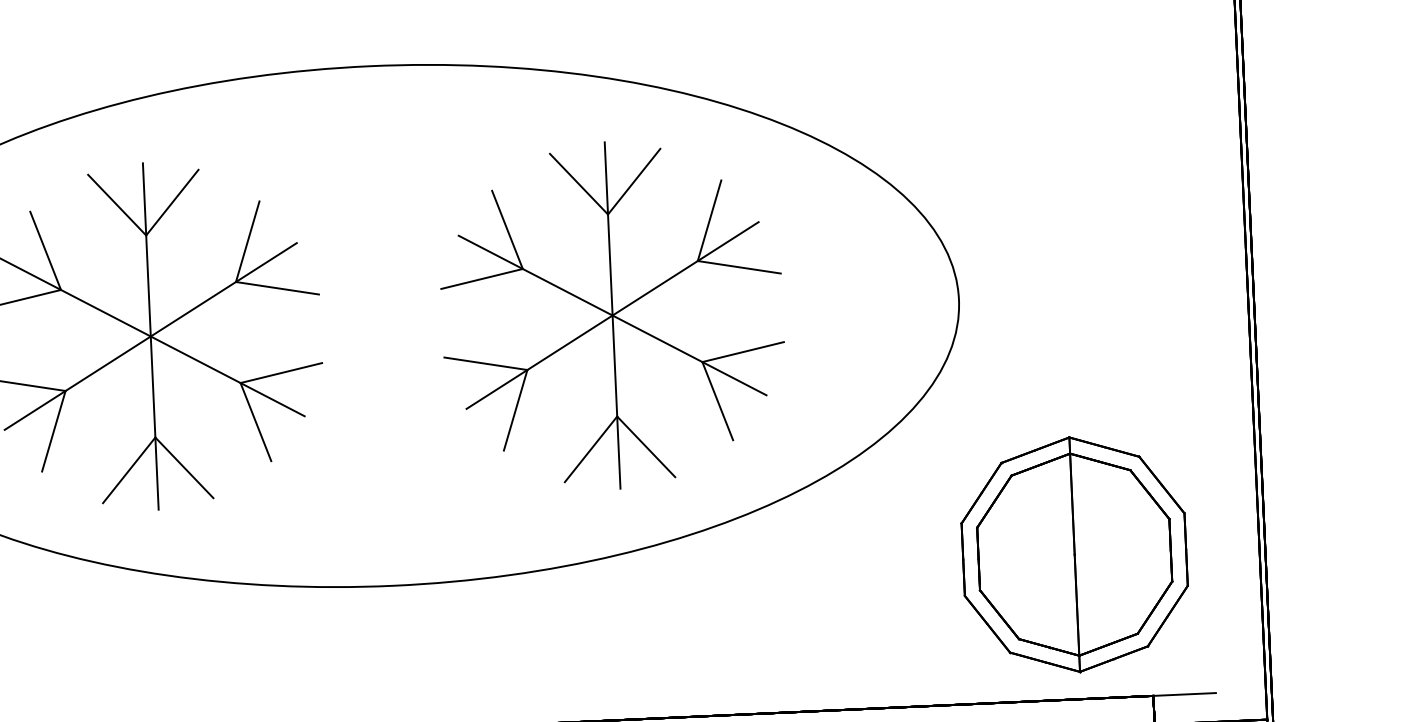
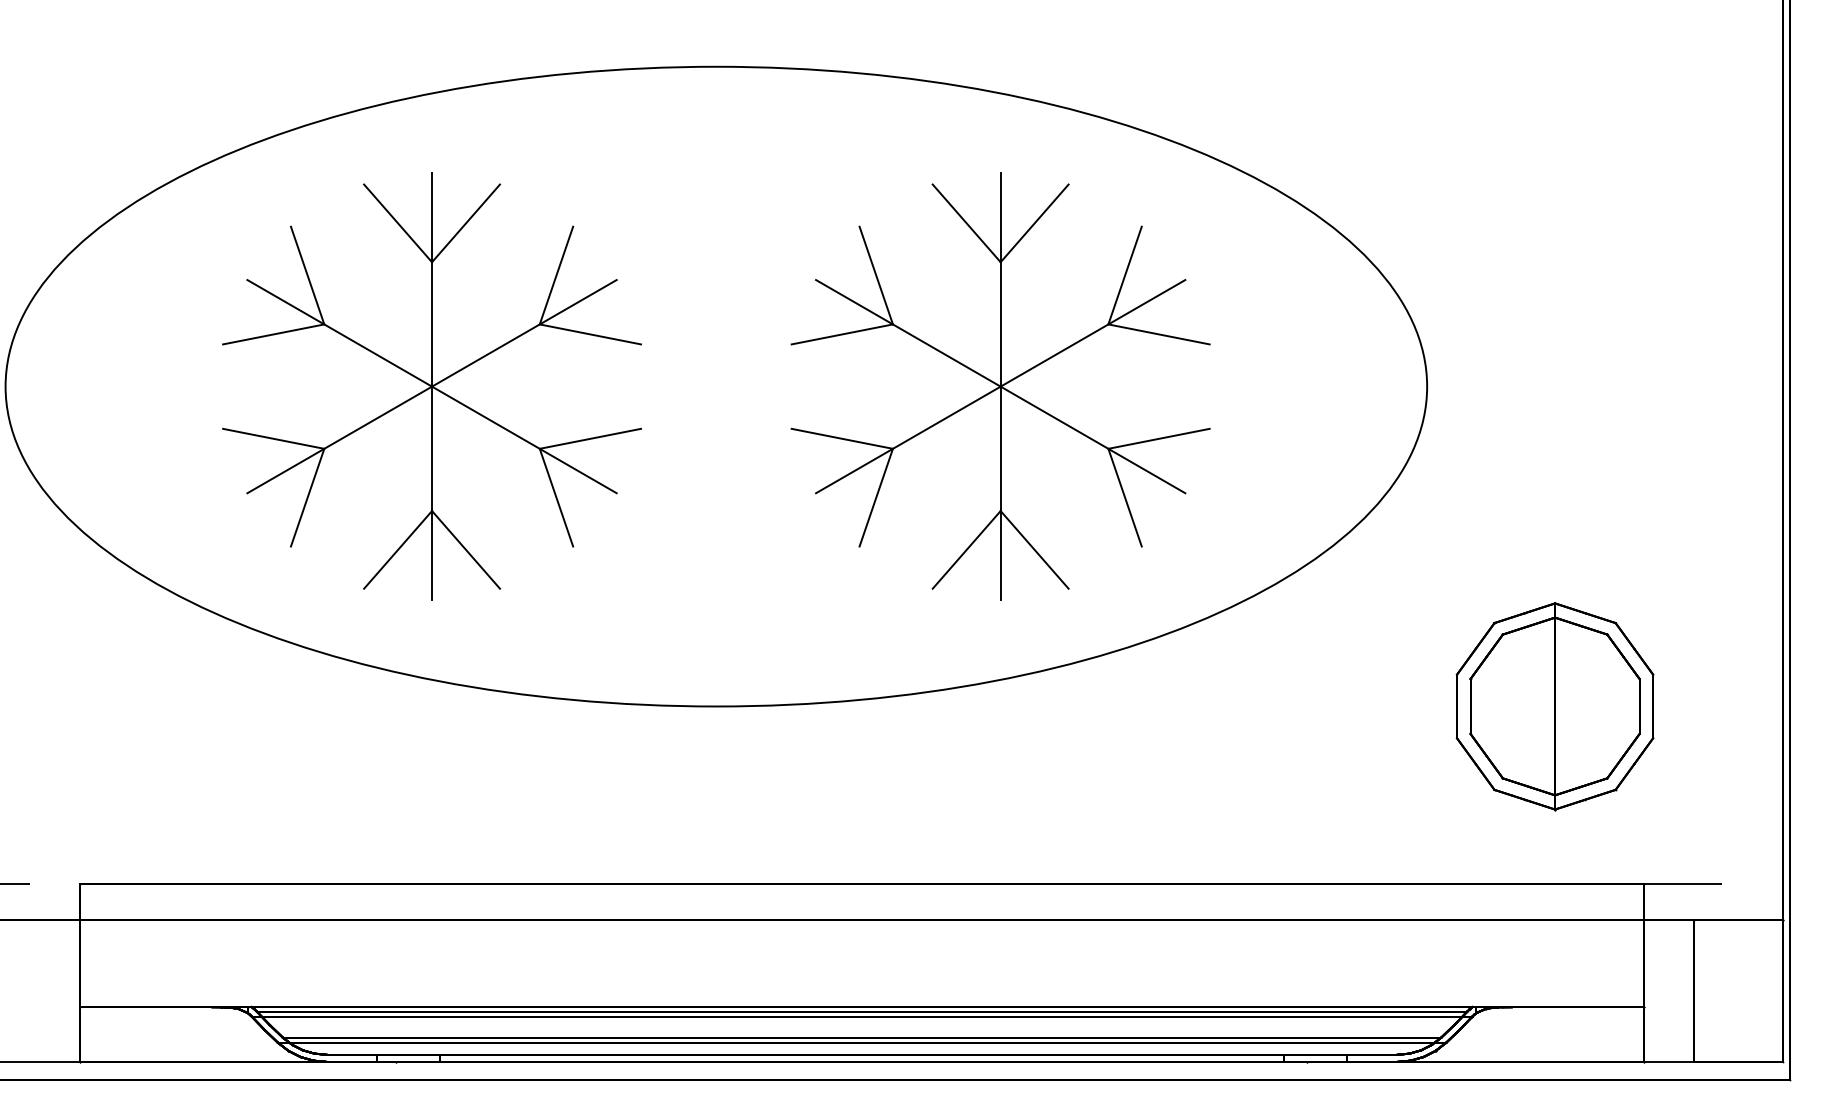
part: (1074, 554) -> (1554, 706), size x0.71

